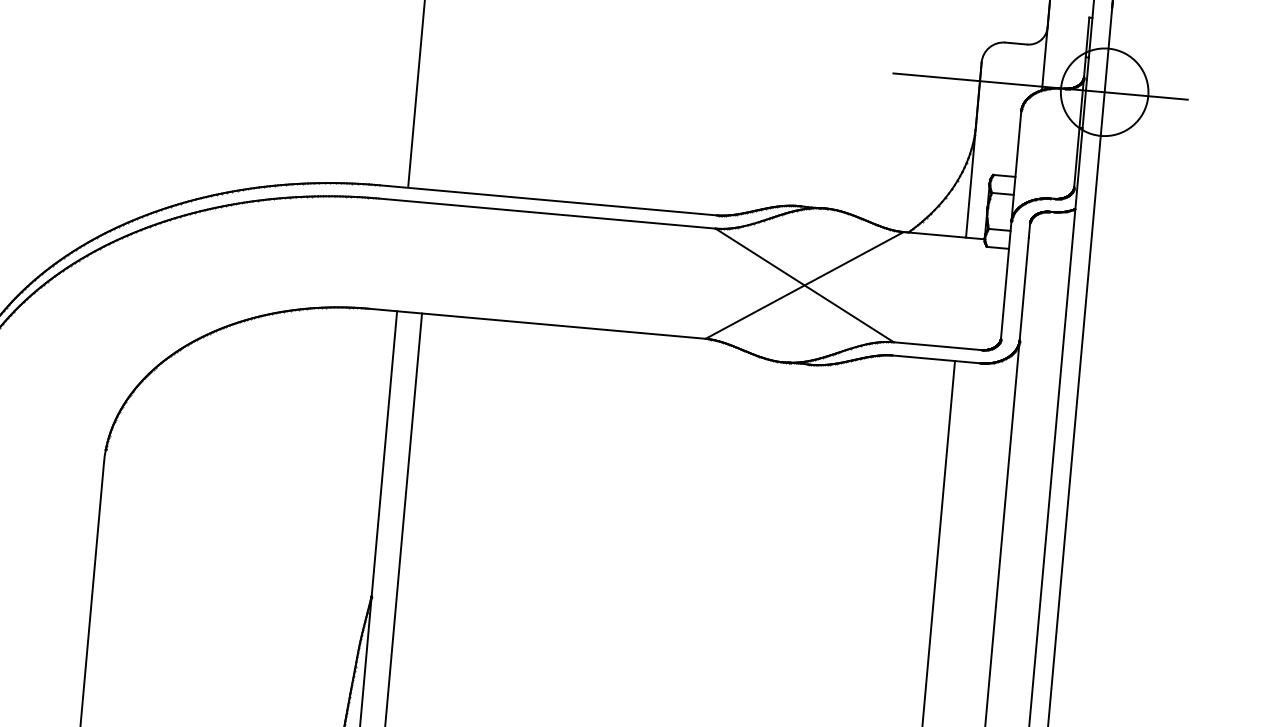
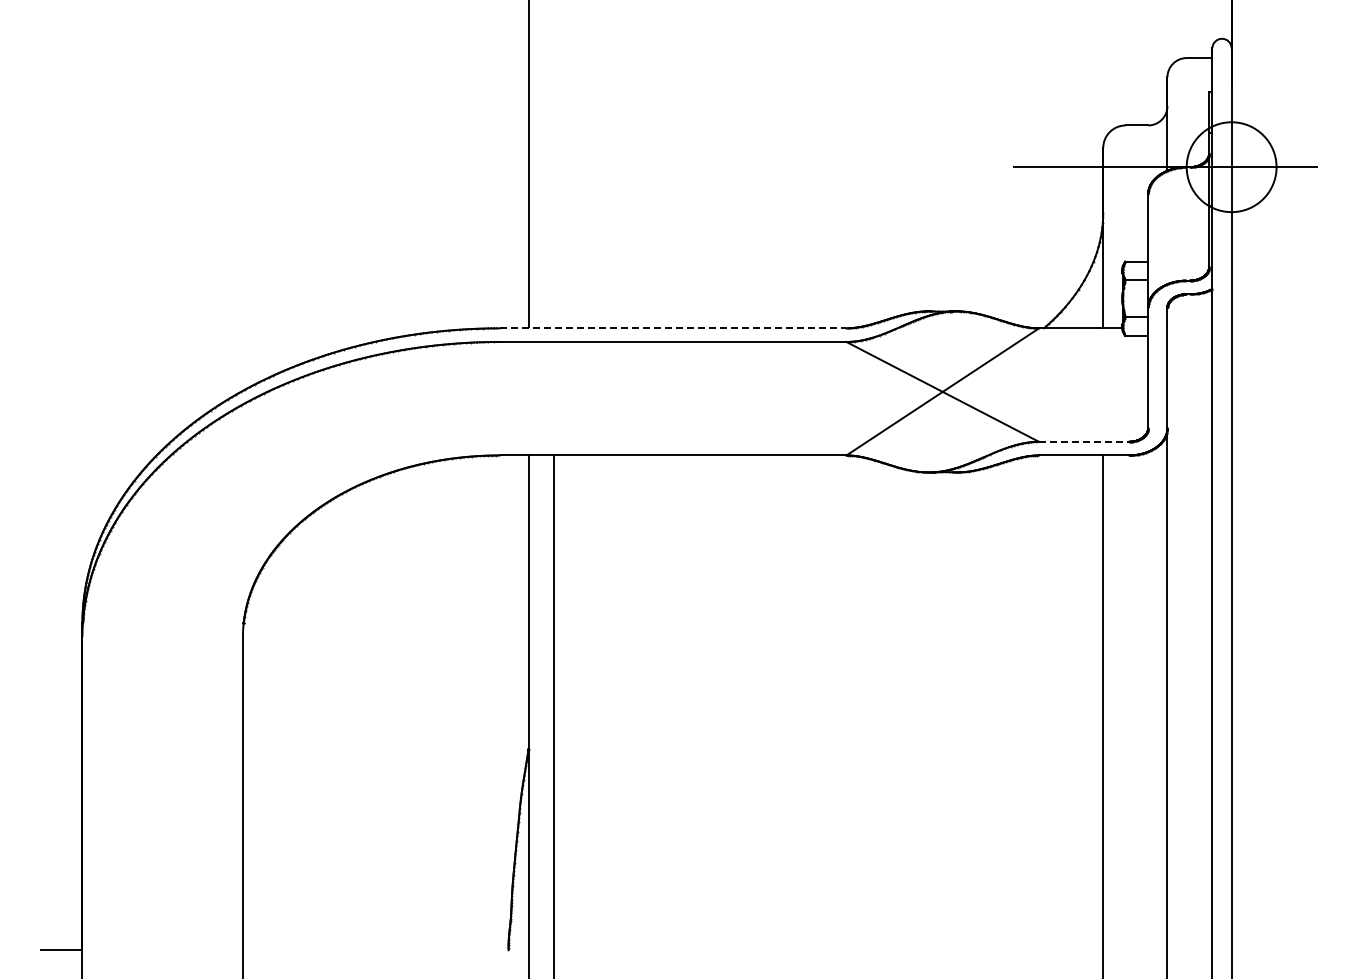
line: (548, 200) -> (673, 328), solid -> dashed
line: (937, 345) -> (1083, 441), solid -> dashed

